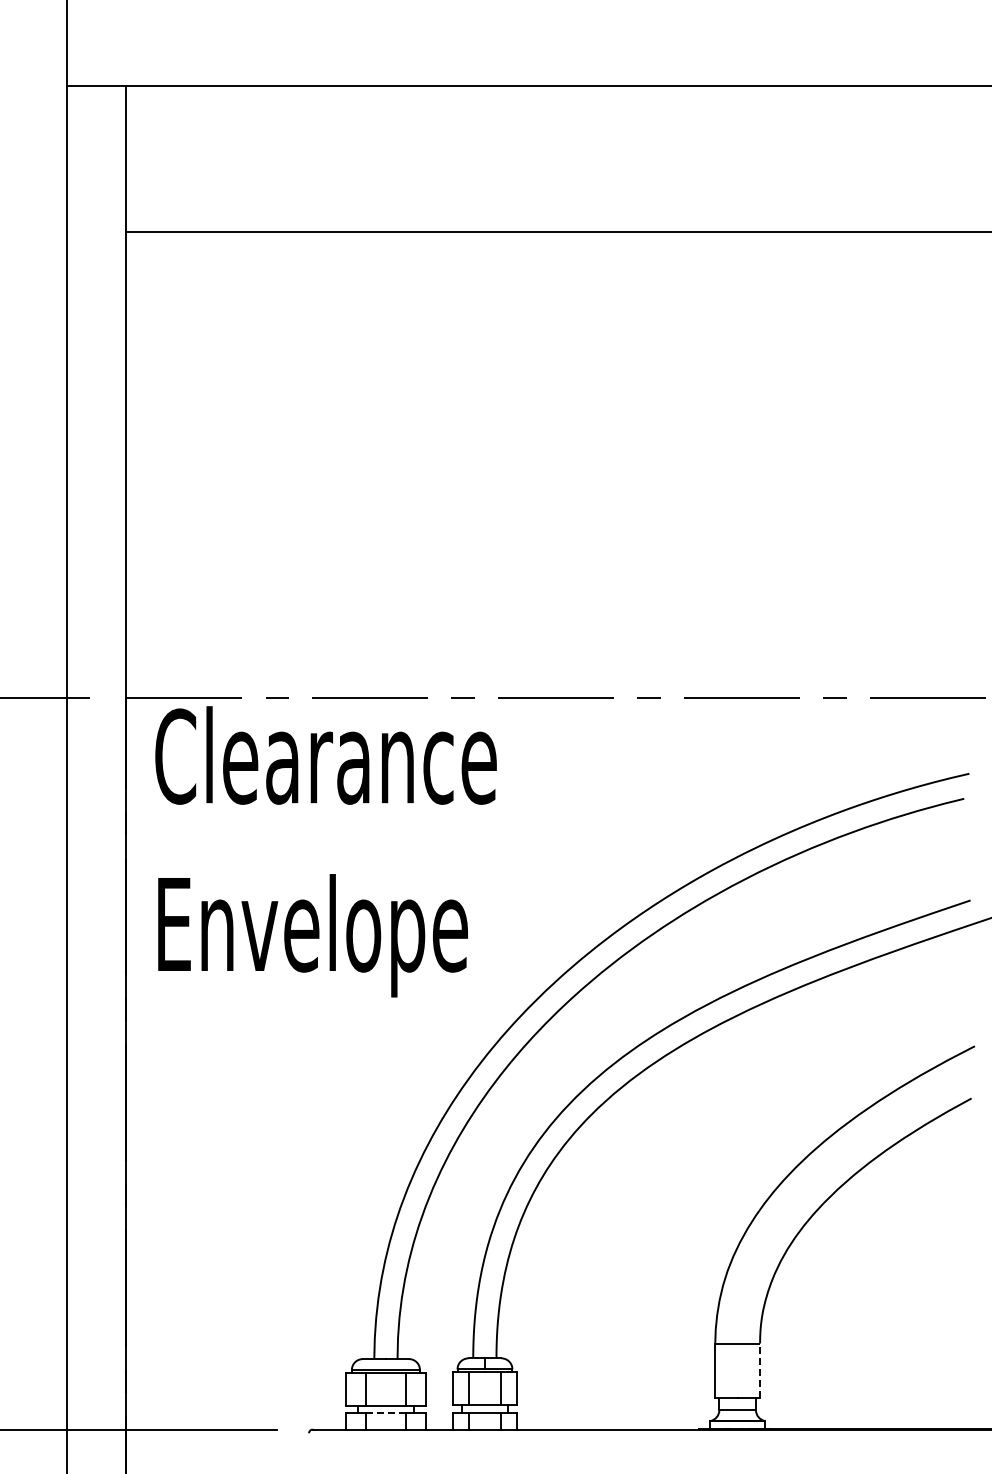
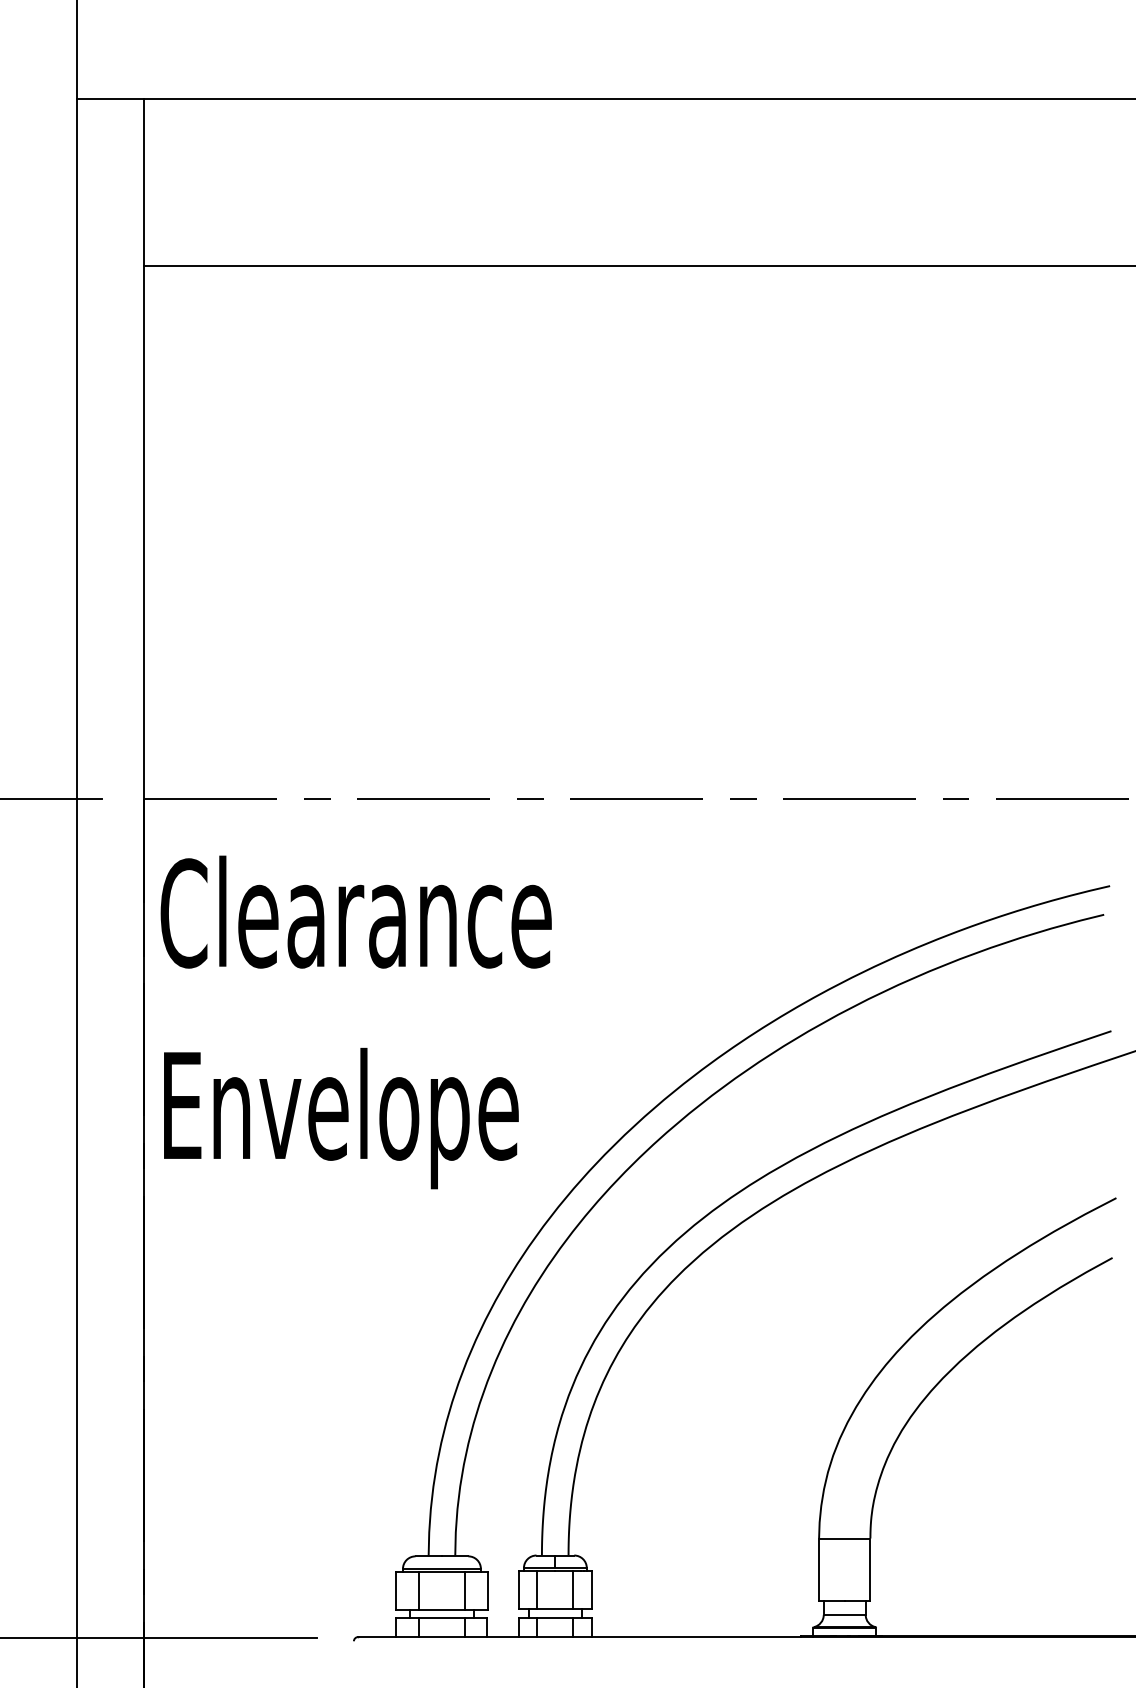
text: (325, 851) -> (355, 1022), moved
line: (760, 1370) -> (870, 1569), dashed -> solid
line: (385, 1412) -> (441, 1617), dashed -> solid

